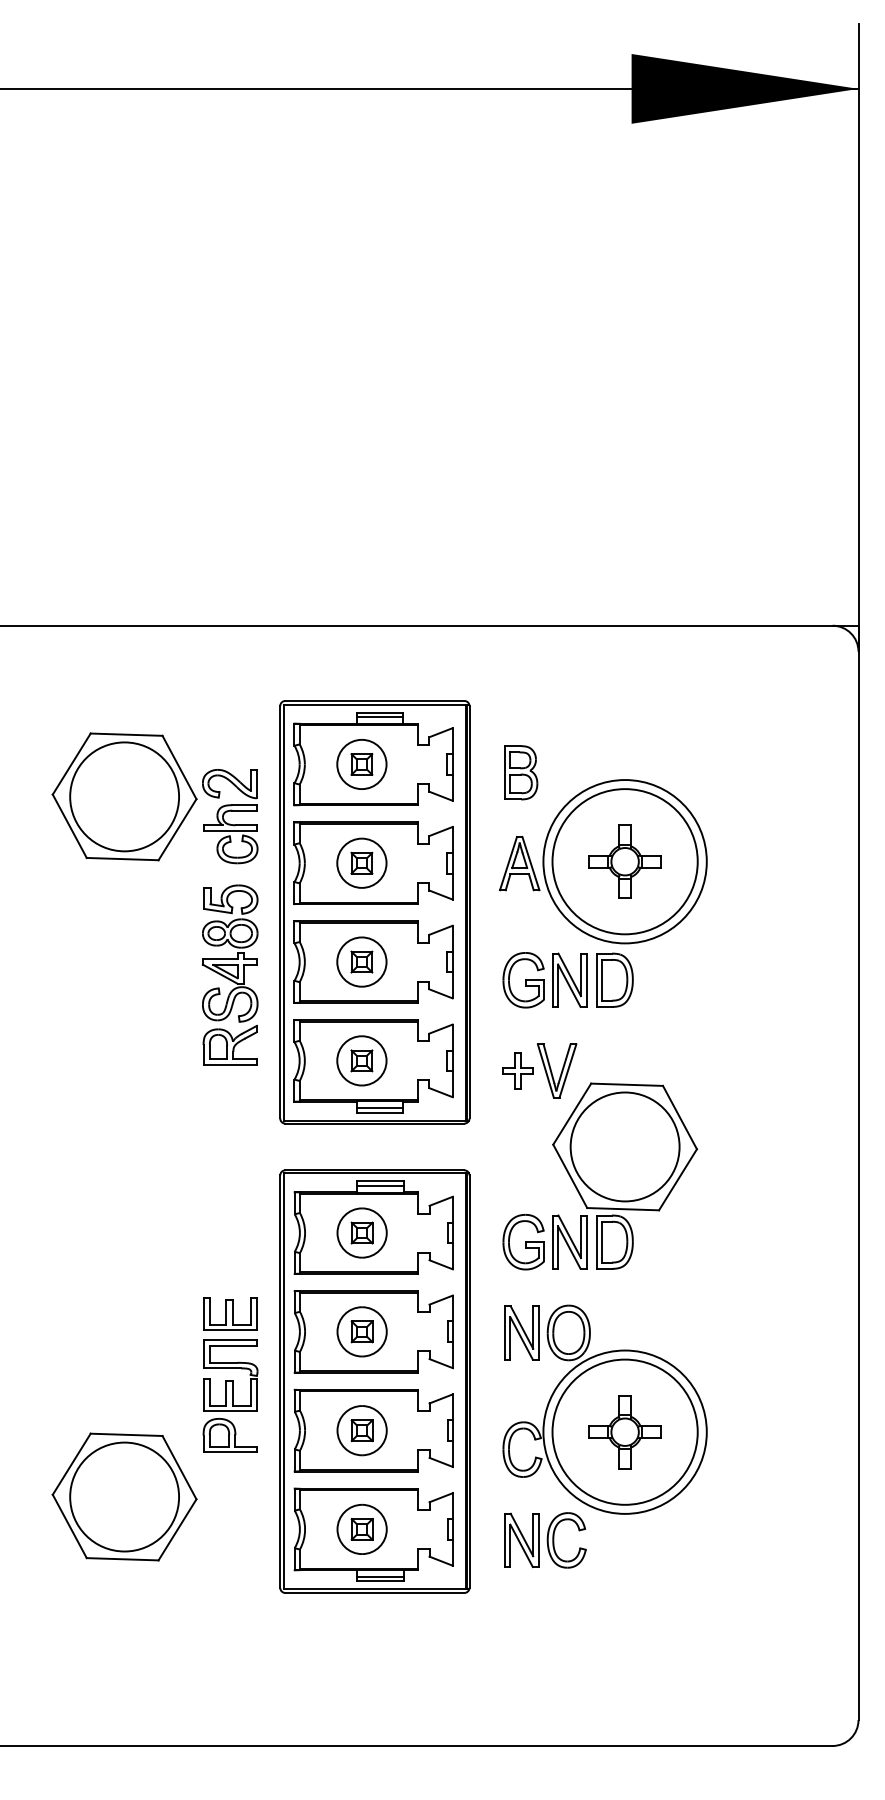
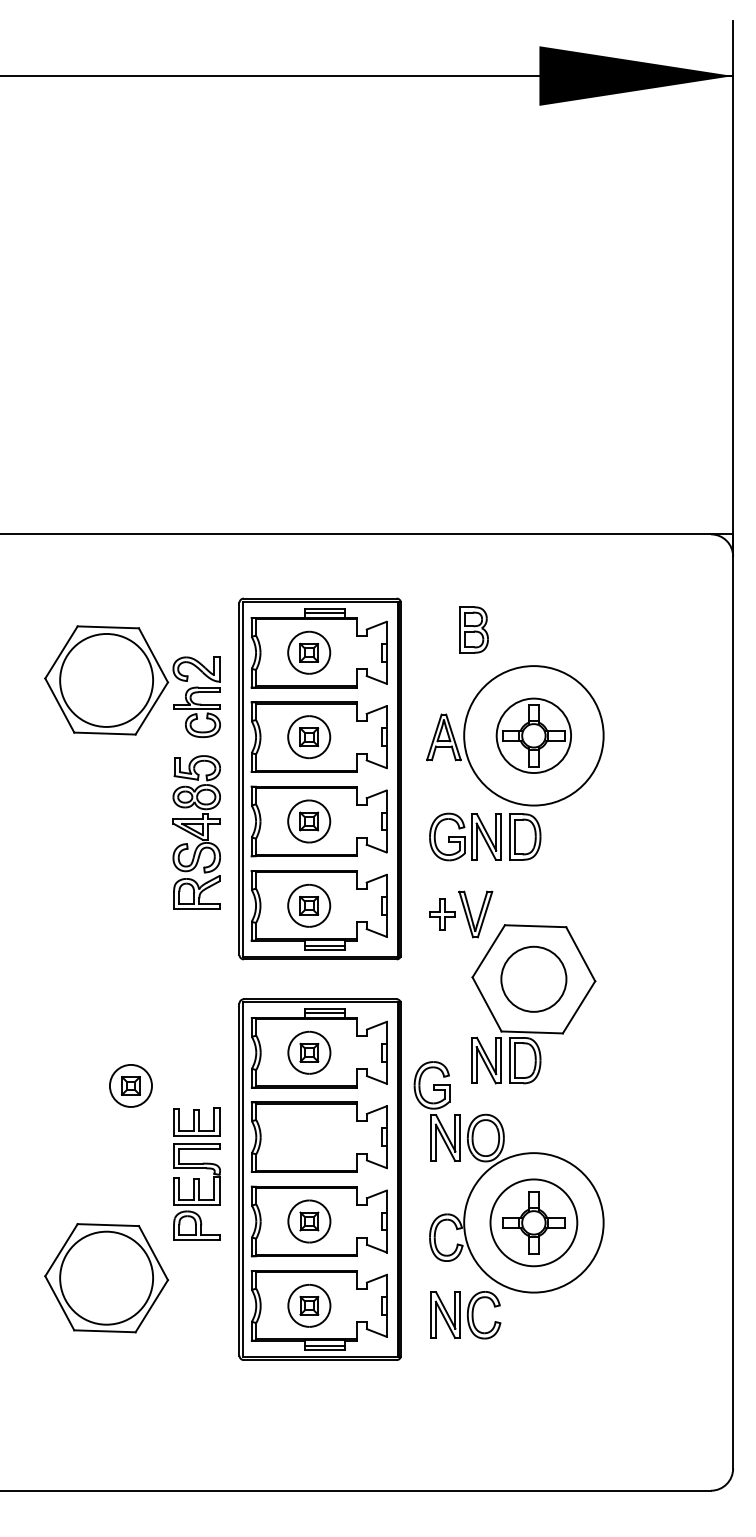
part: (521, 772) -> (474, 629), moved
circle: (624, 861) -> (533, 735), size x0.6
circle: (624, 1146) -> (533, 978), size x0.7
part: (523, 1242) -> (431, 1085), moved
part: (361, 1331) -> (130, 1085), moved
circle: (624, 1431) -> (533, 1222), size x0.7

